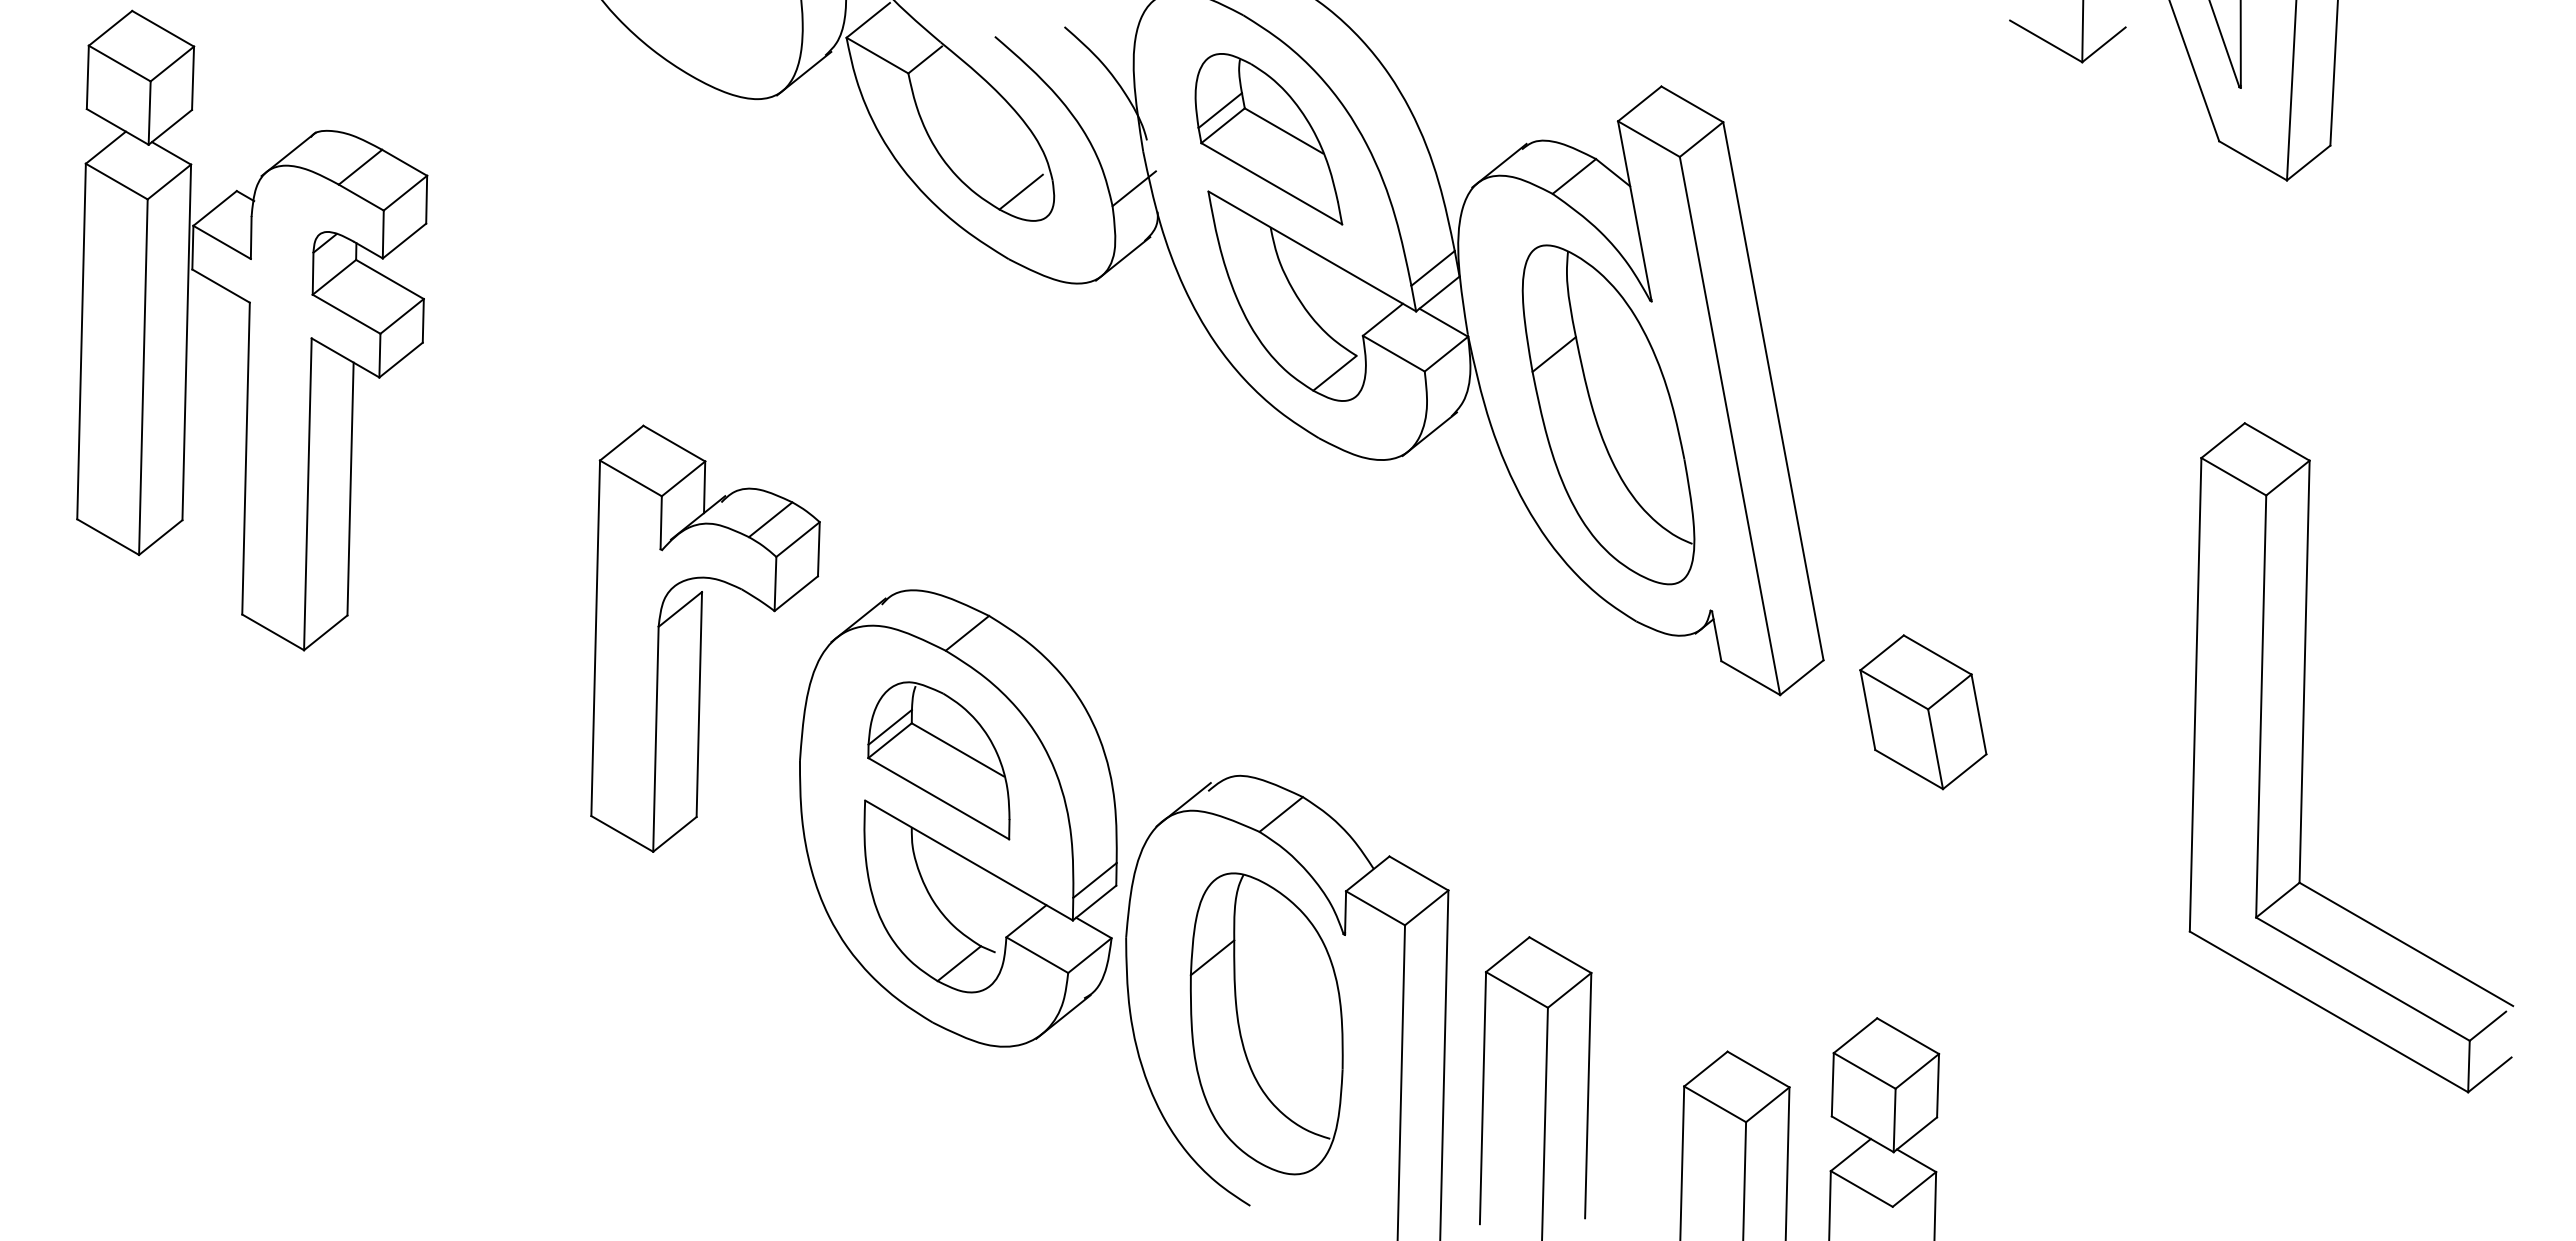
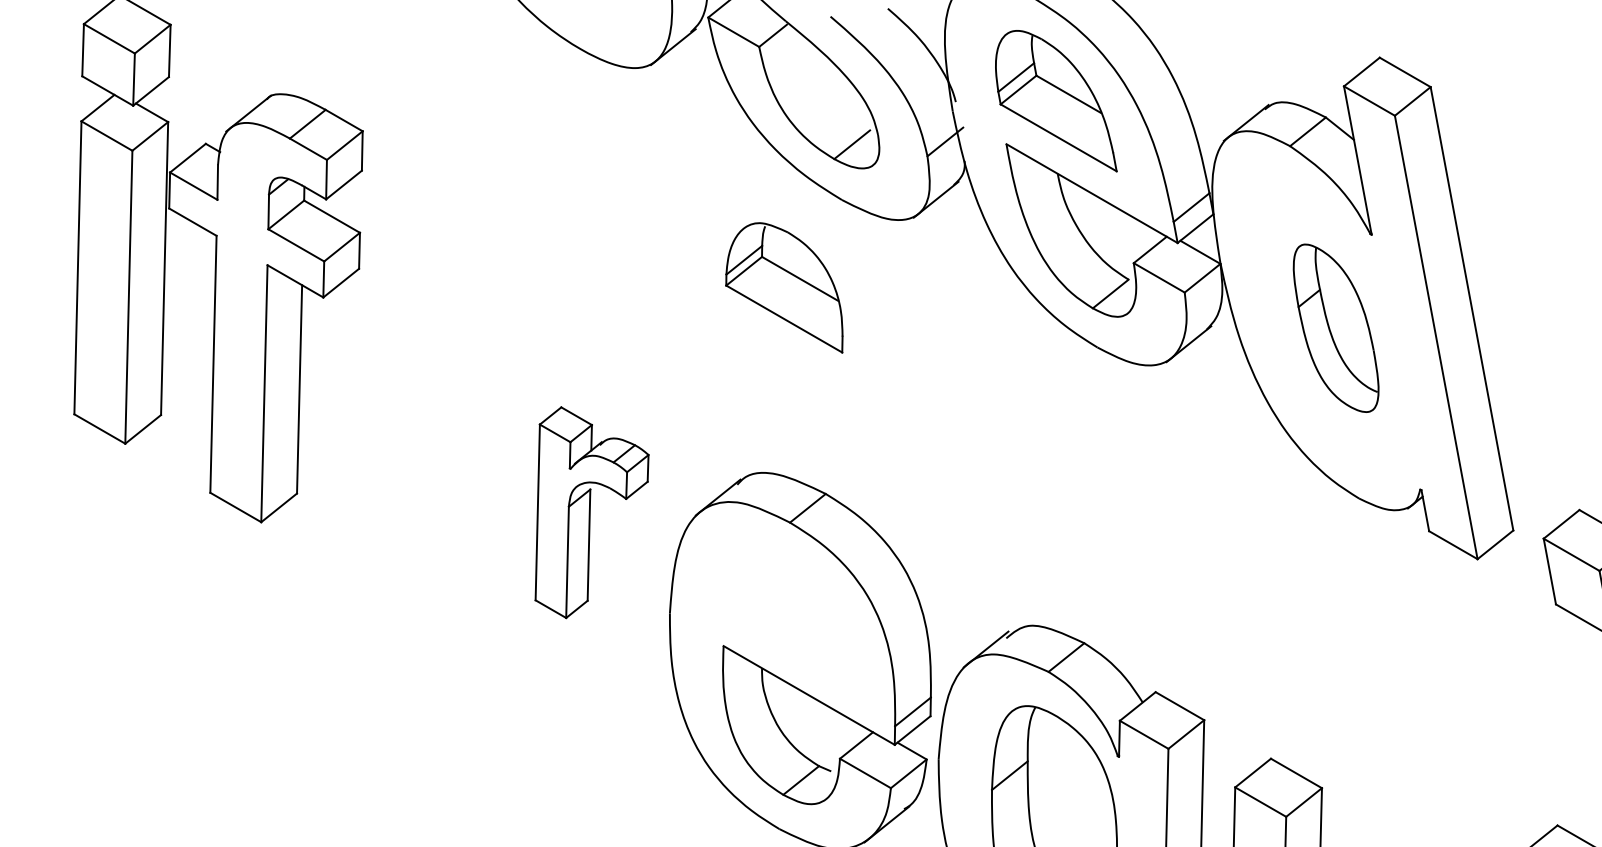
part: (1608, 414) -> (1336, 327), size x0.6
part: (705, 638) -> (592, 512), size x0.6
part: (938, 760) -> (784, 287), moved

